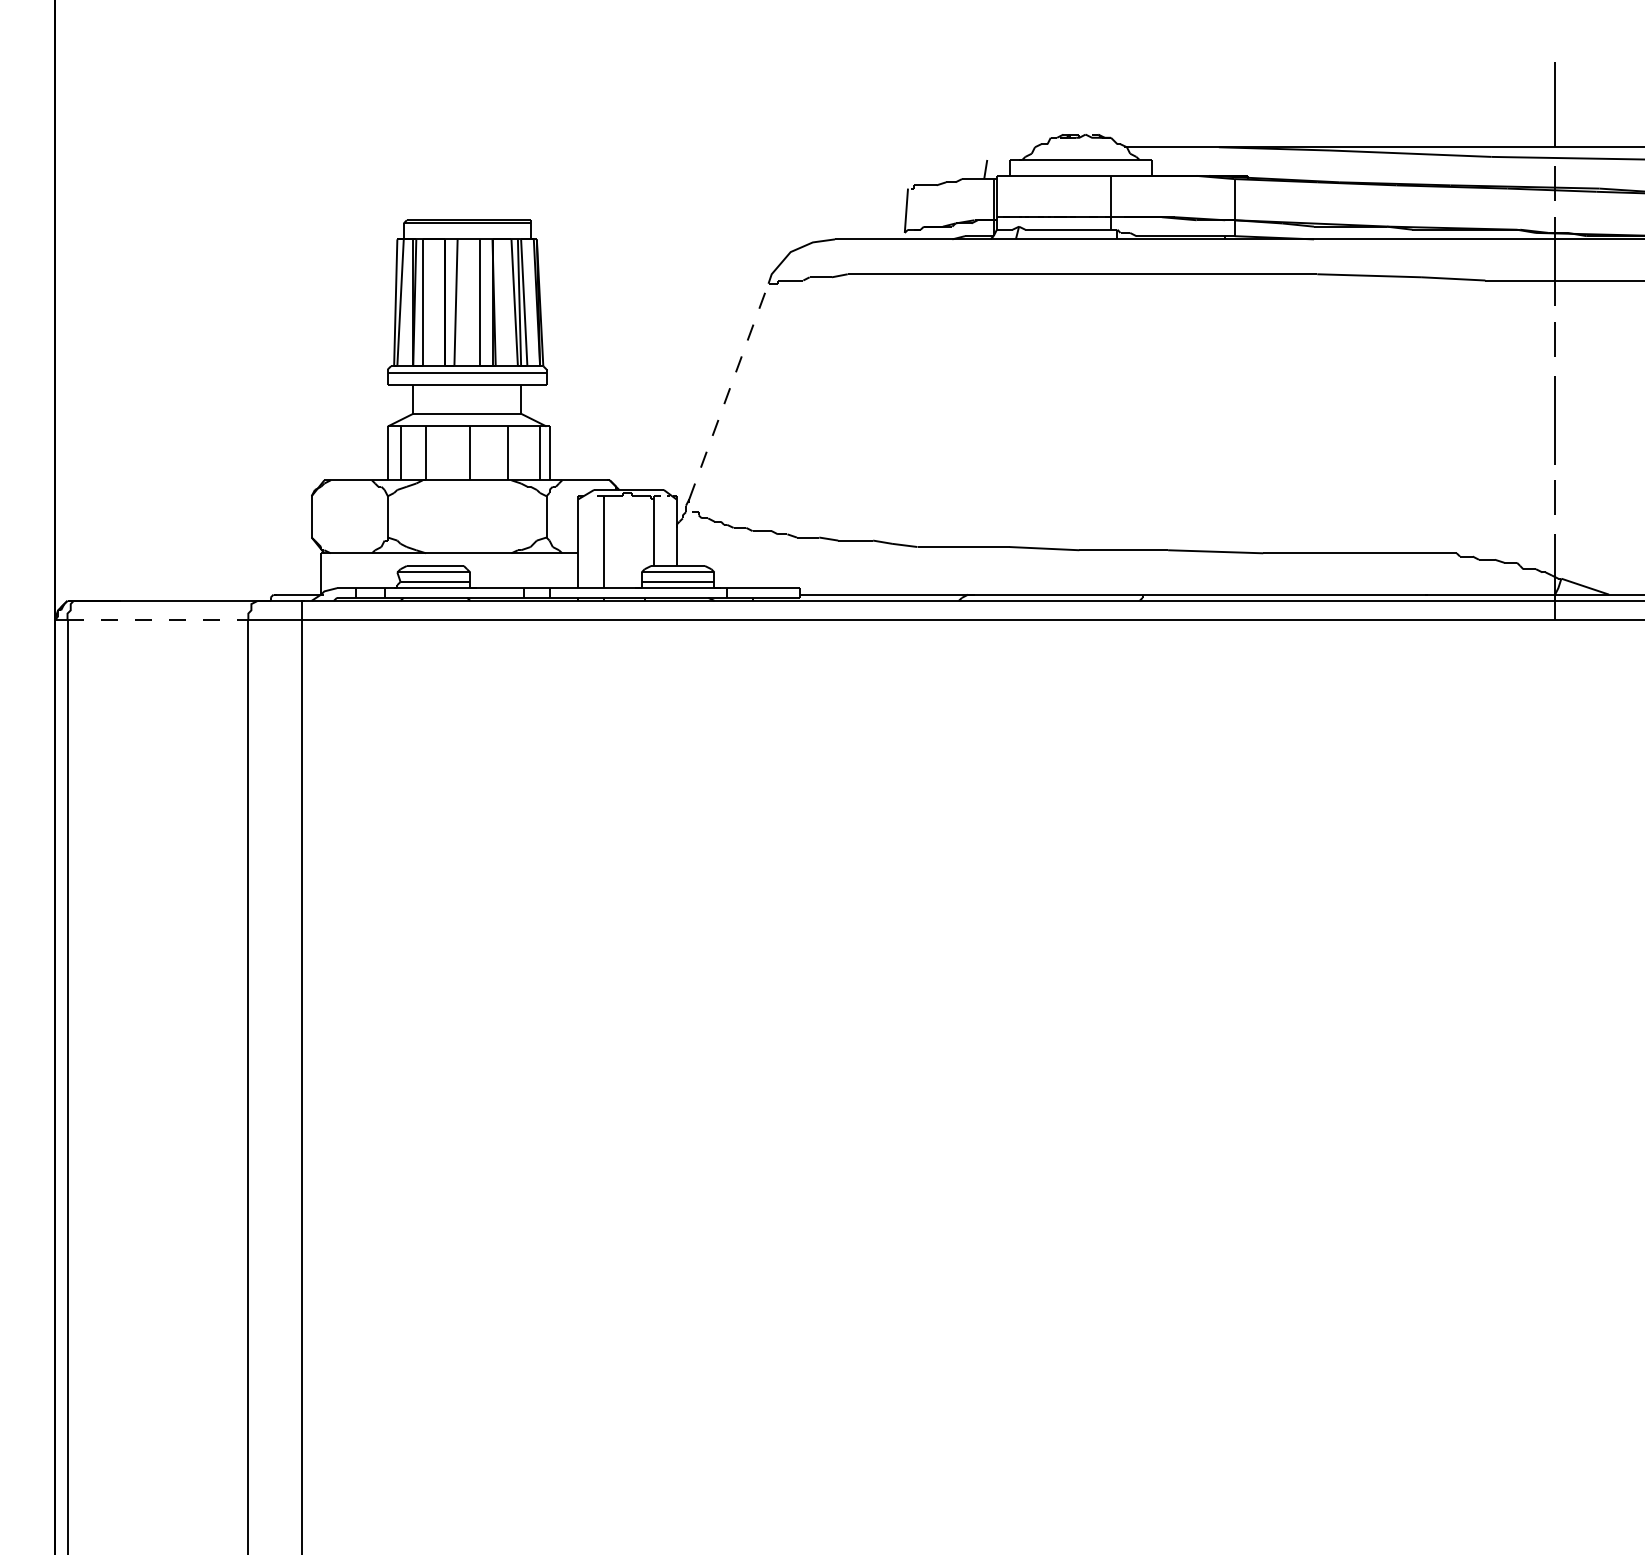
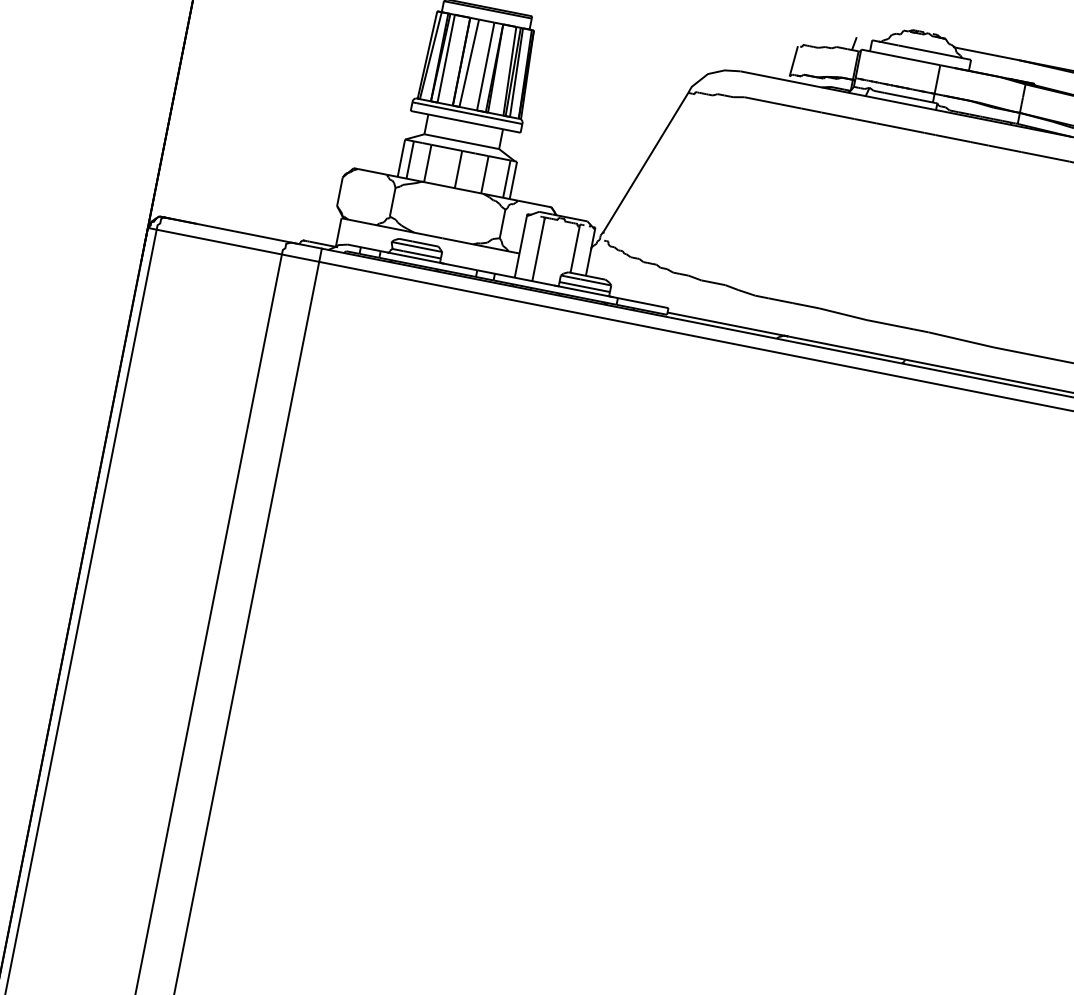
line: (728, 391) -> (645, 162), dashed -> solid
line: (158, 620) -> (219, 242), dashed -> solid

